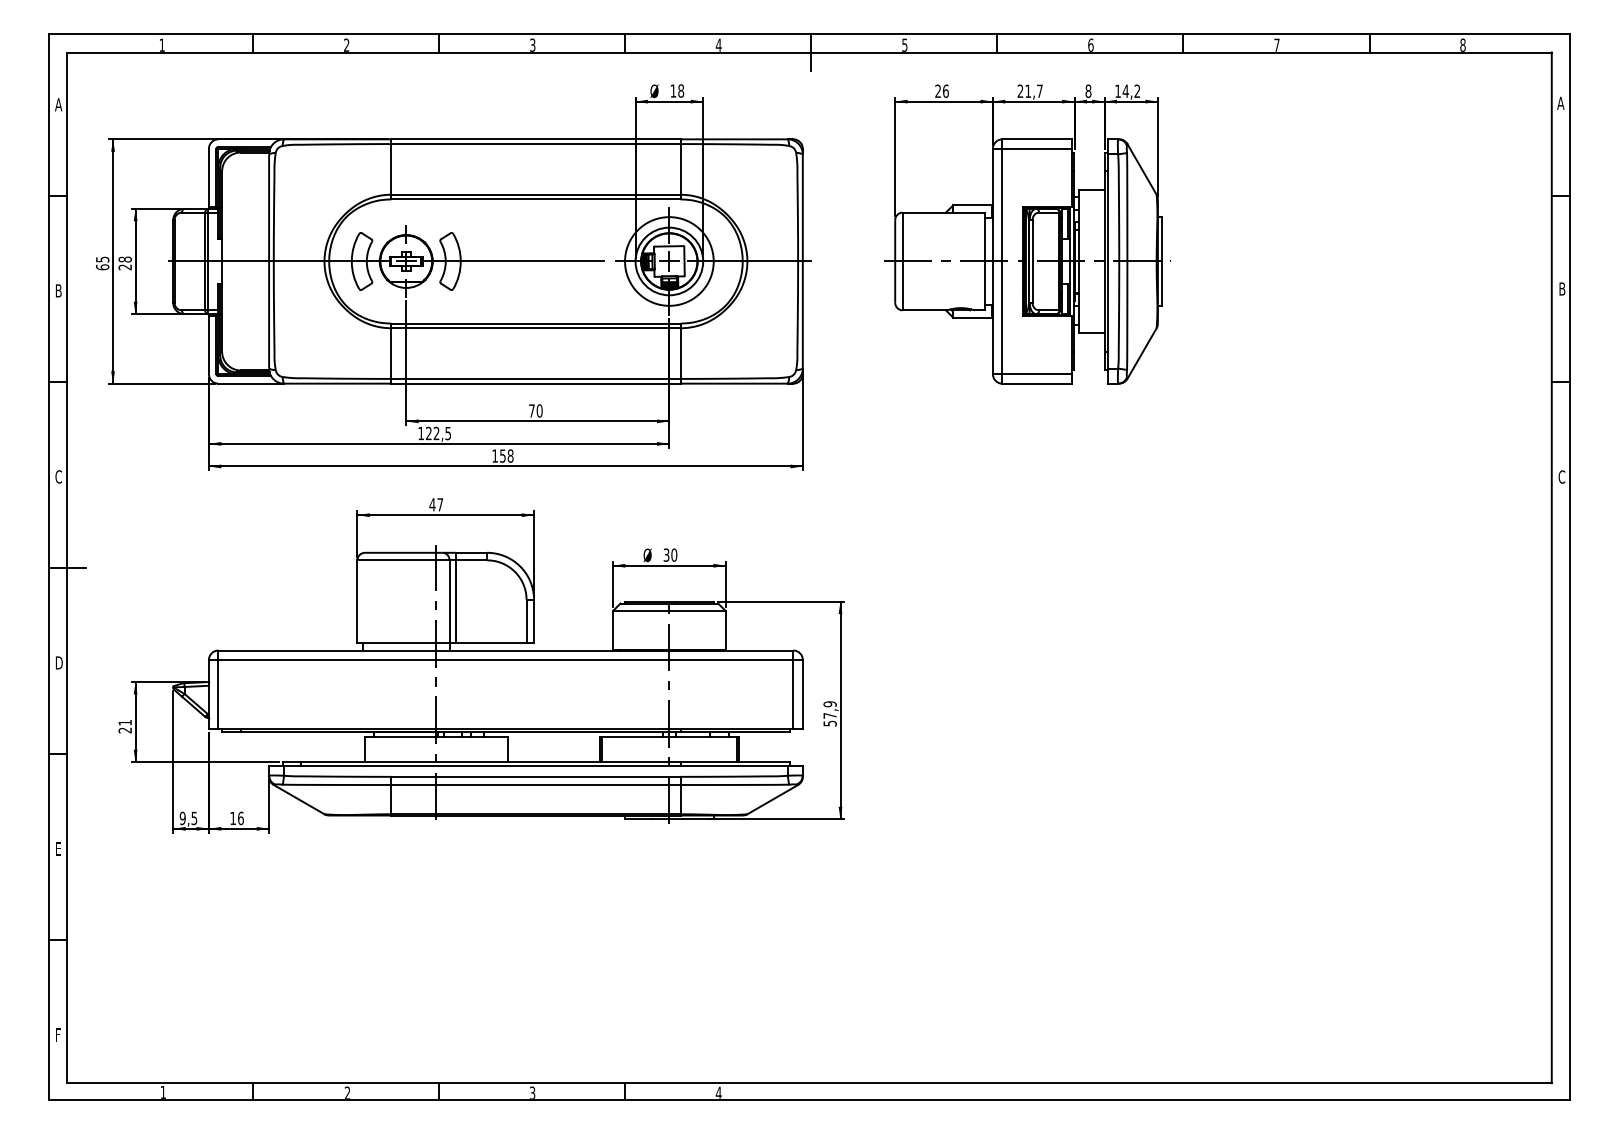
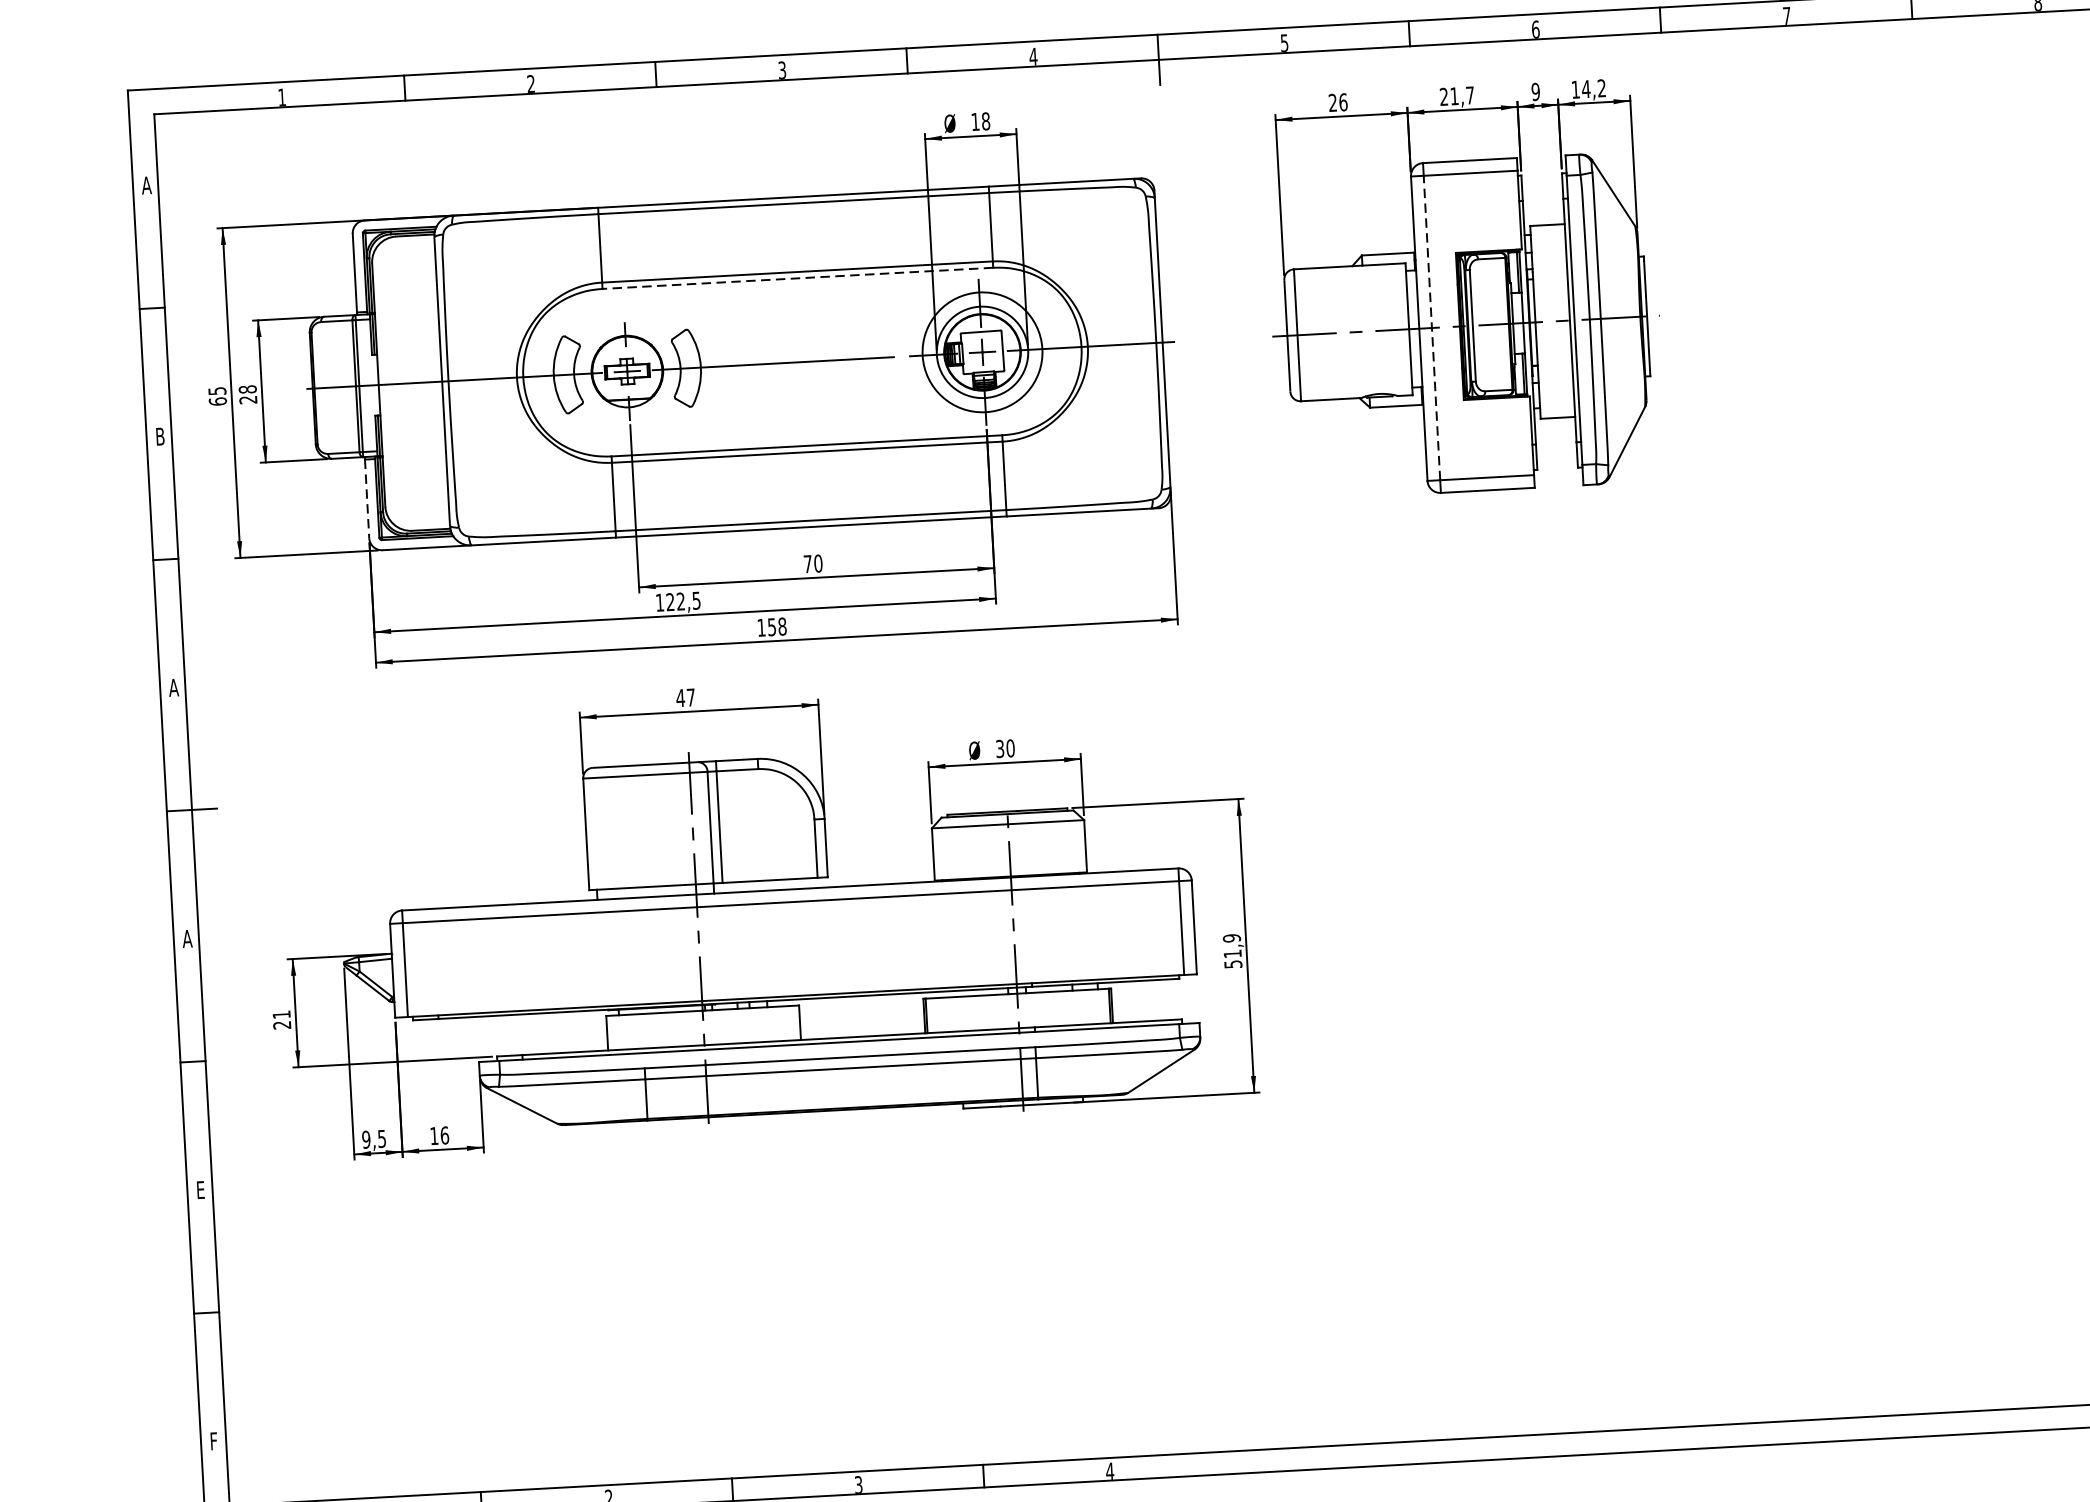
text: (1088, 90) -> (1535, 90), 8 -> 9
line: (535, 199) -> (797, 278), solid -> dashed
line: (1002, 261) -> (1432, 328), solid -> dashed
line: (208, 345) -> (366, 499), solid -> dashed
text: (58, 476) -> (173, 687), C -> A
text: (58, 662) -> (187, 938), D -> A
text: (829, 715) -> (1231, 953), 57,9 -> 51,9

